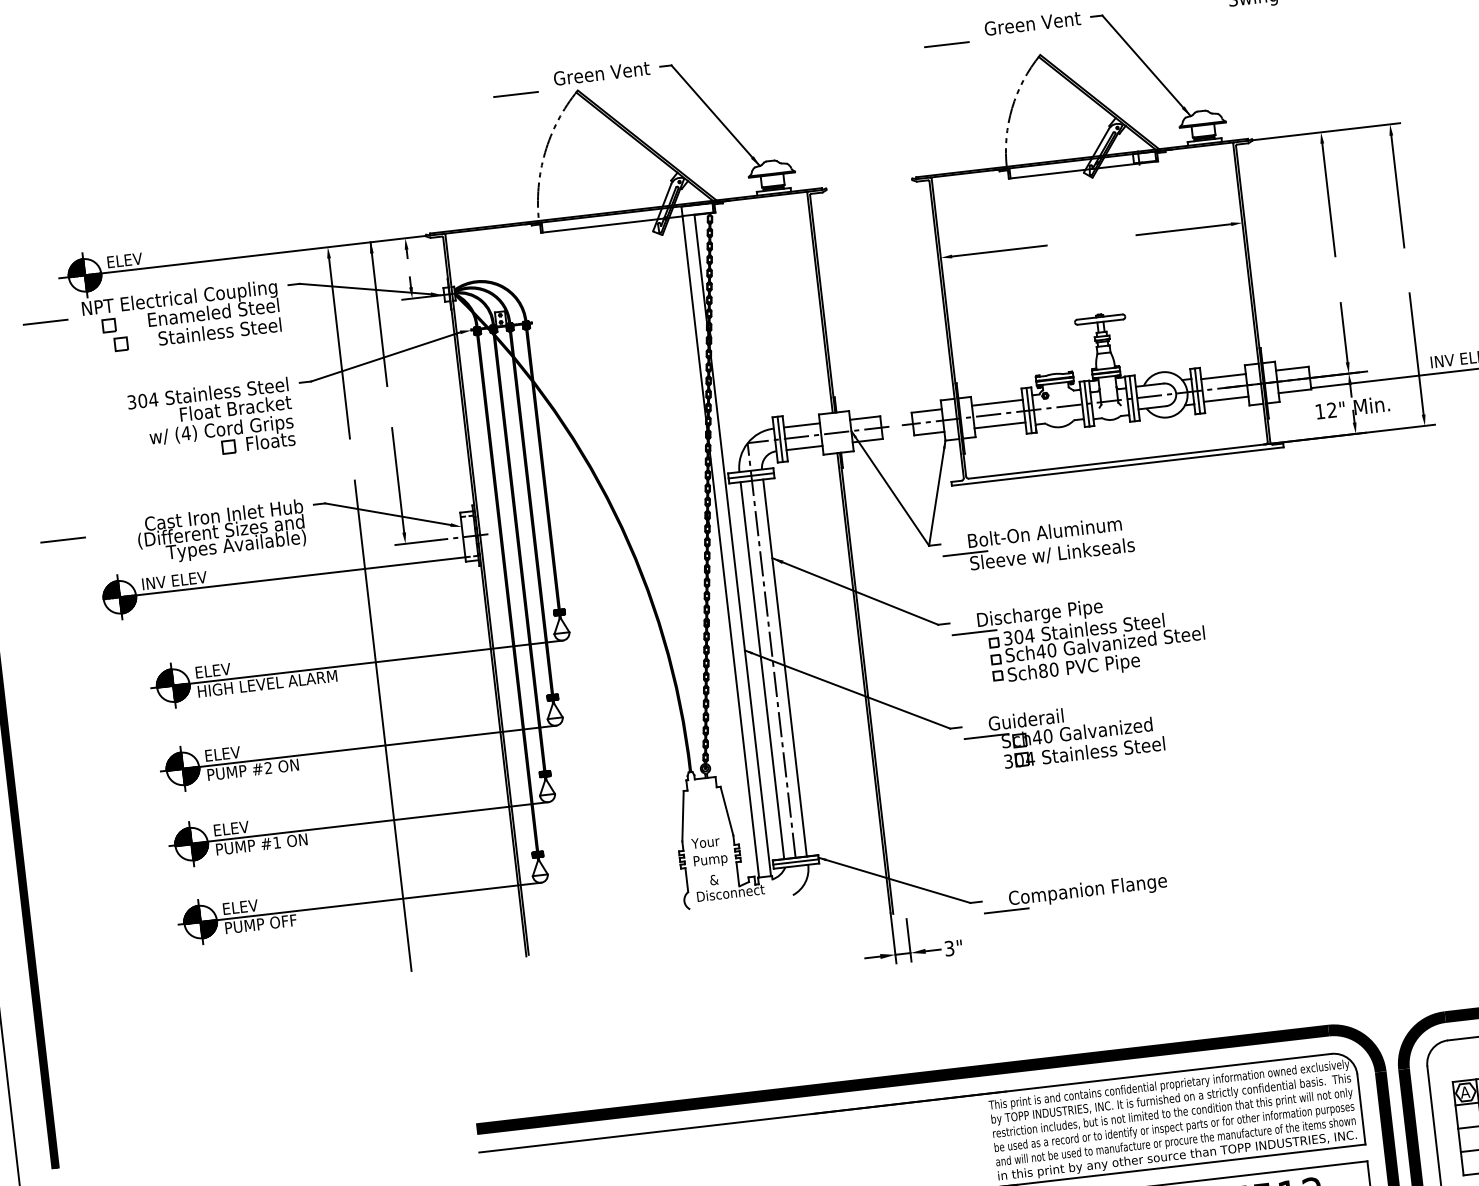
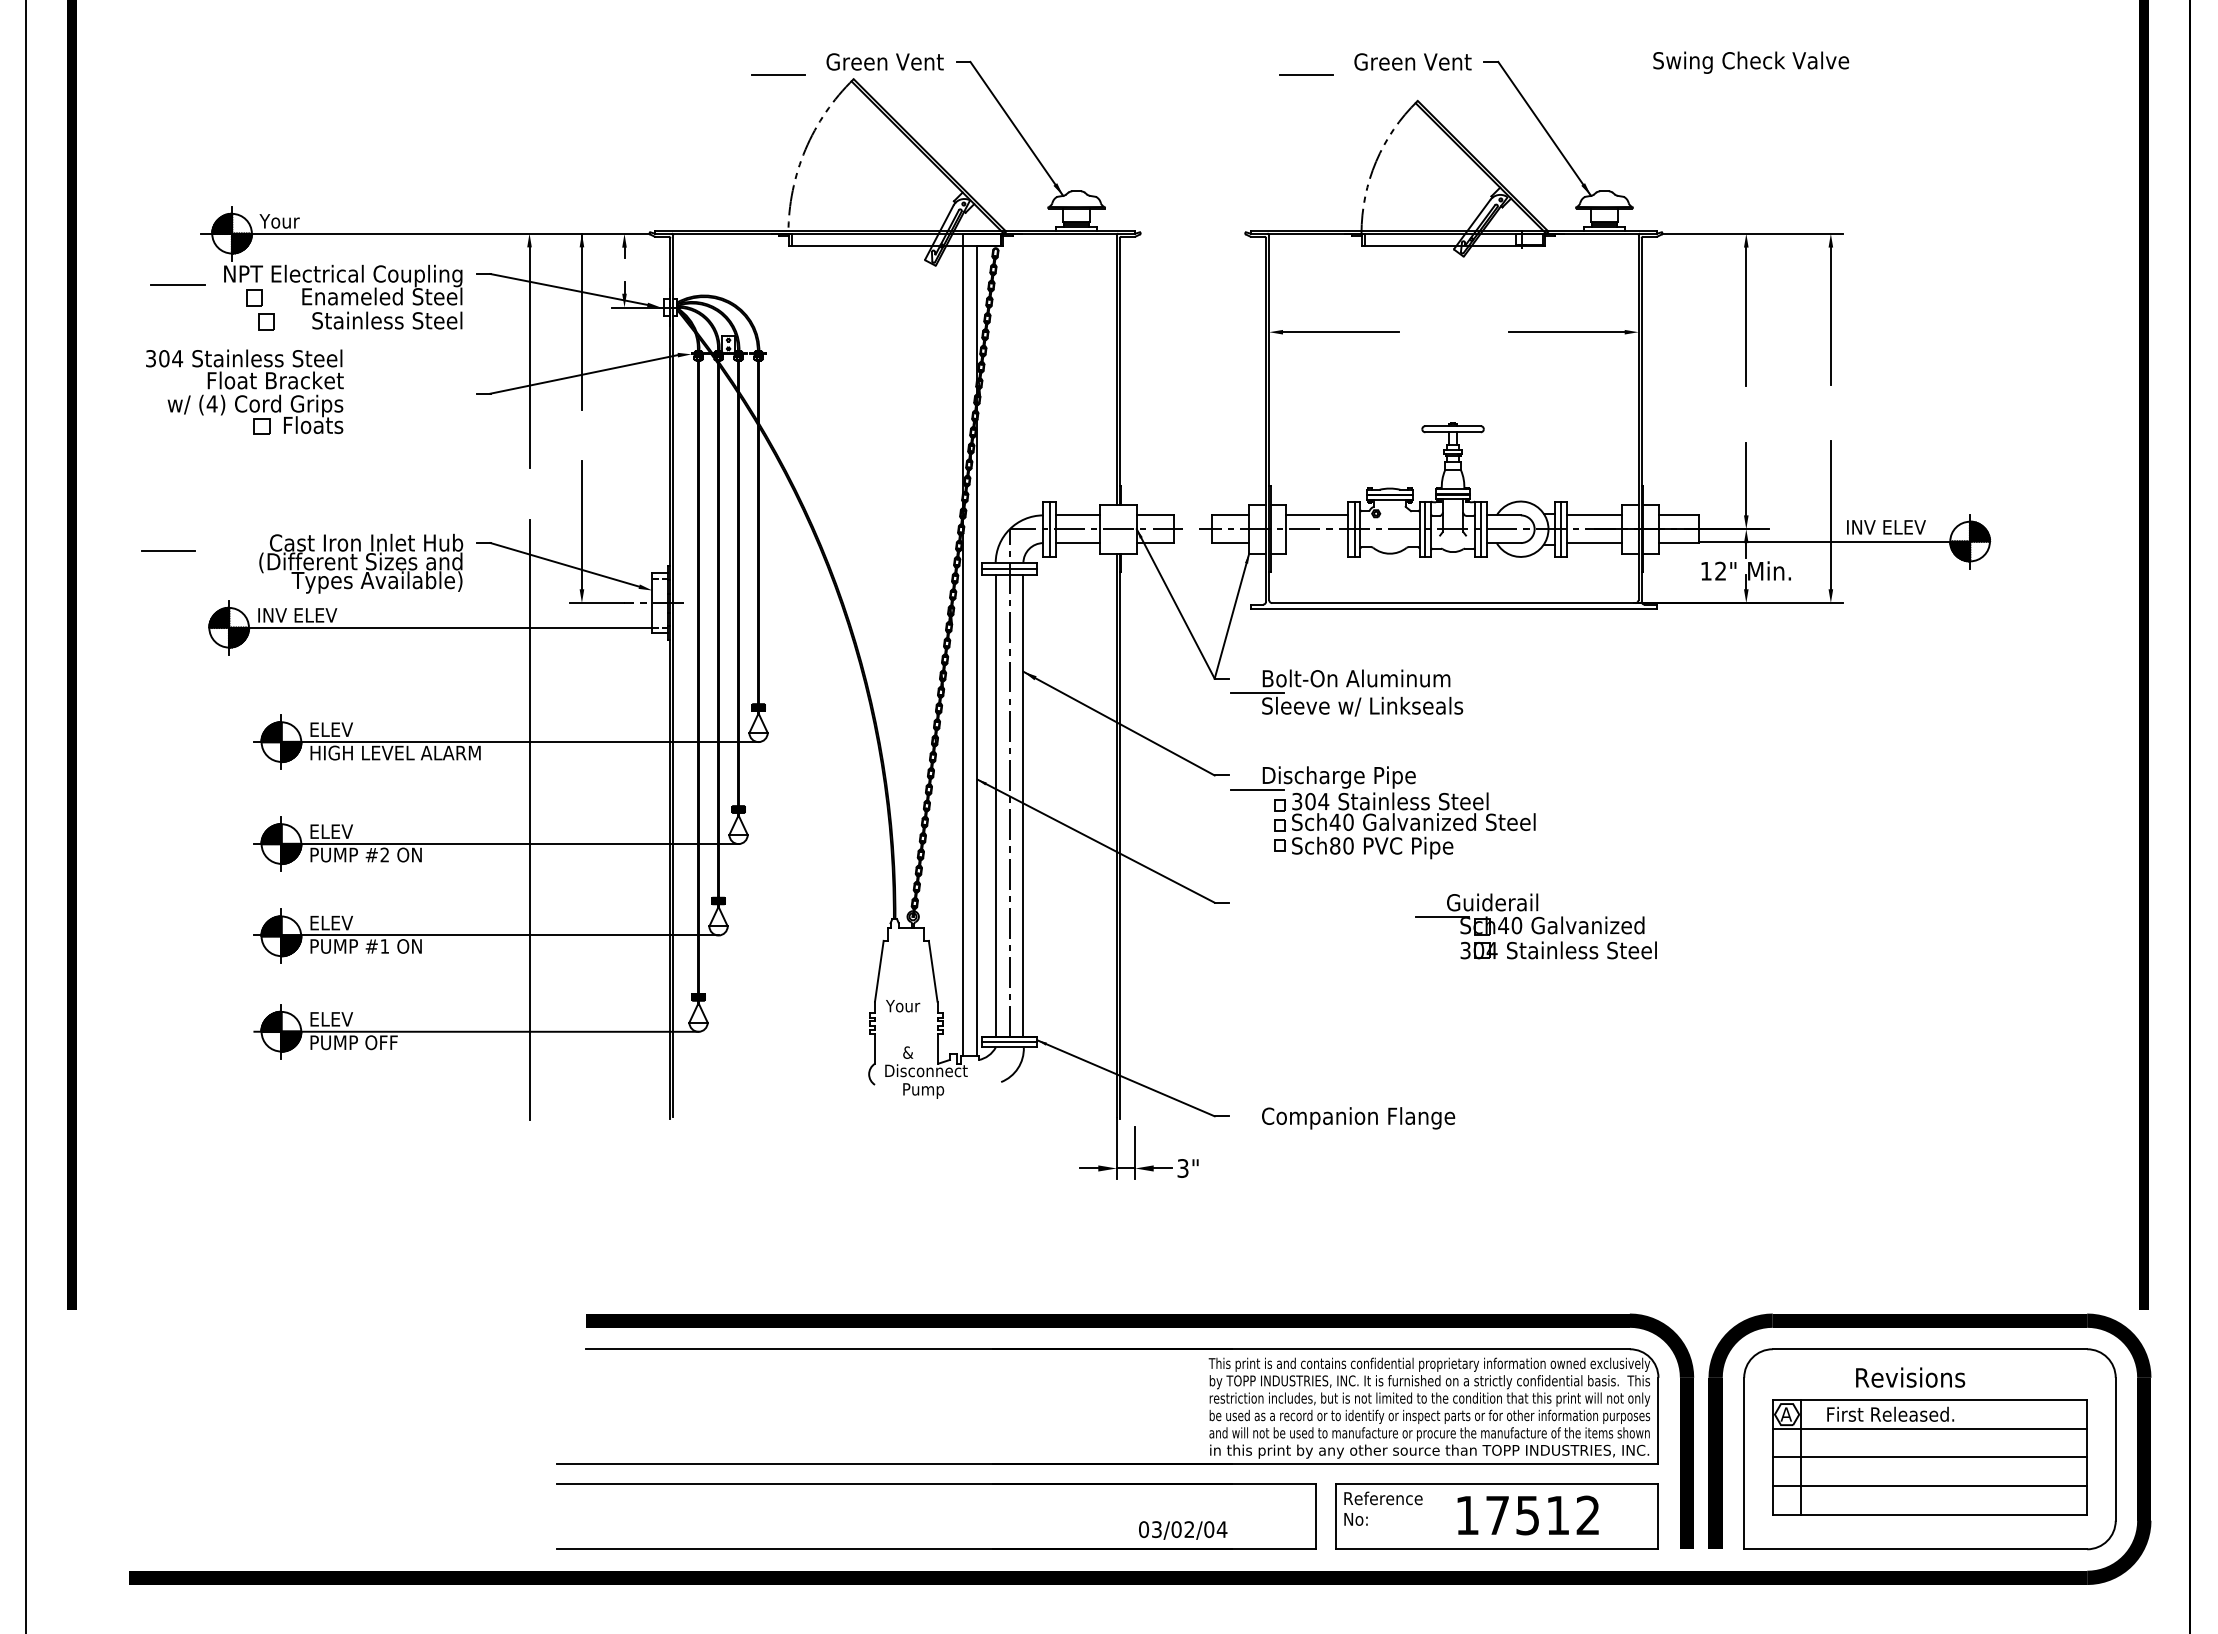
text: (124, 260) -> (281, 221), ELEV -> Your
part: (211, 420) -> (244, 391), moved
line: (1000, 425) -> (1317, 543), removed
part: (1063, 735) -> (1535, 926), moved
text: (710, 860) -> (923, 1090), moved
line: (1006, 910) -> (1257, 1130), removed

